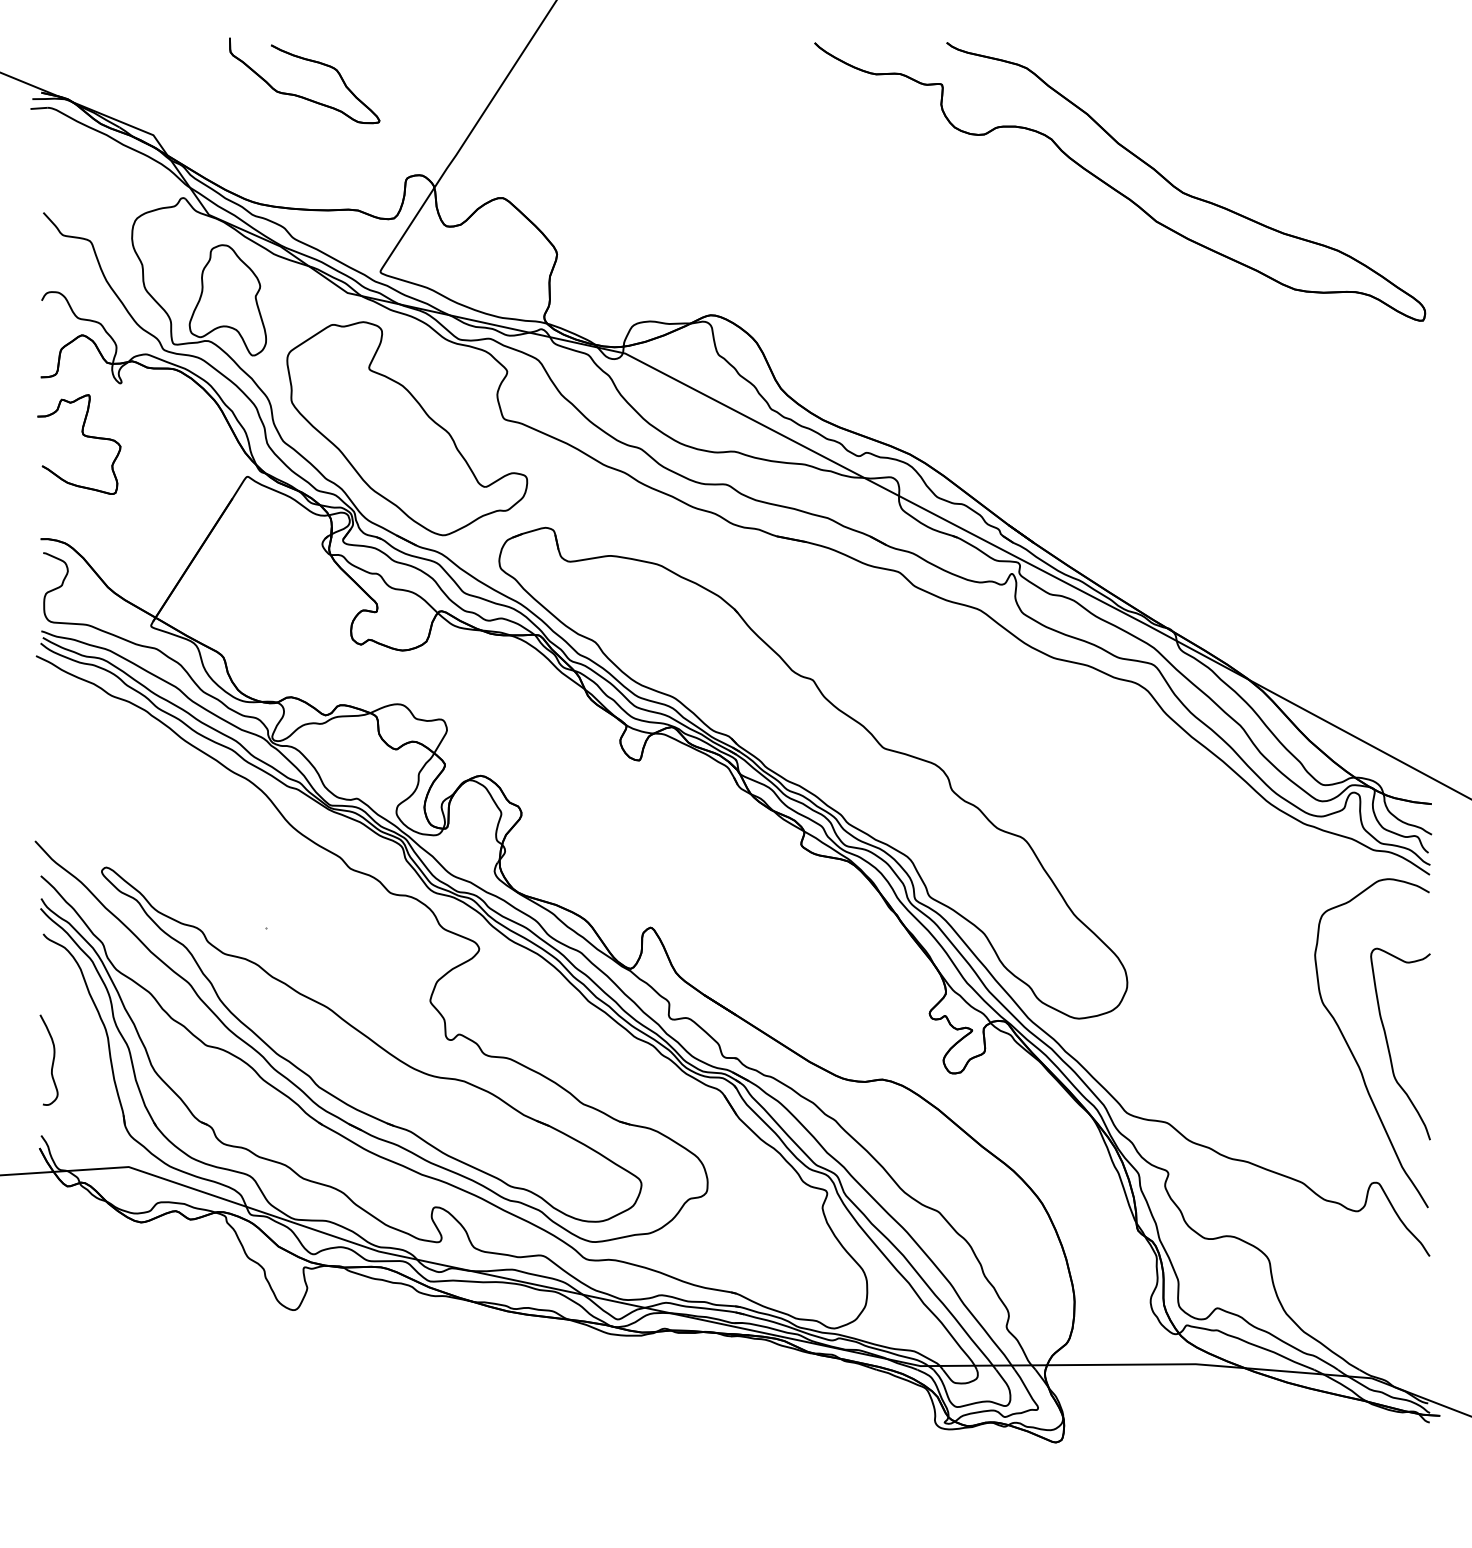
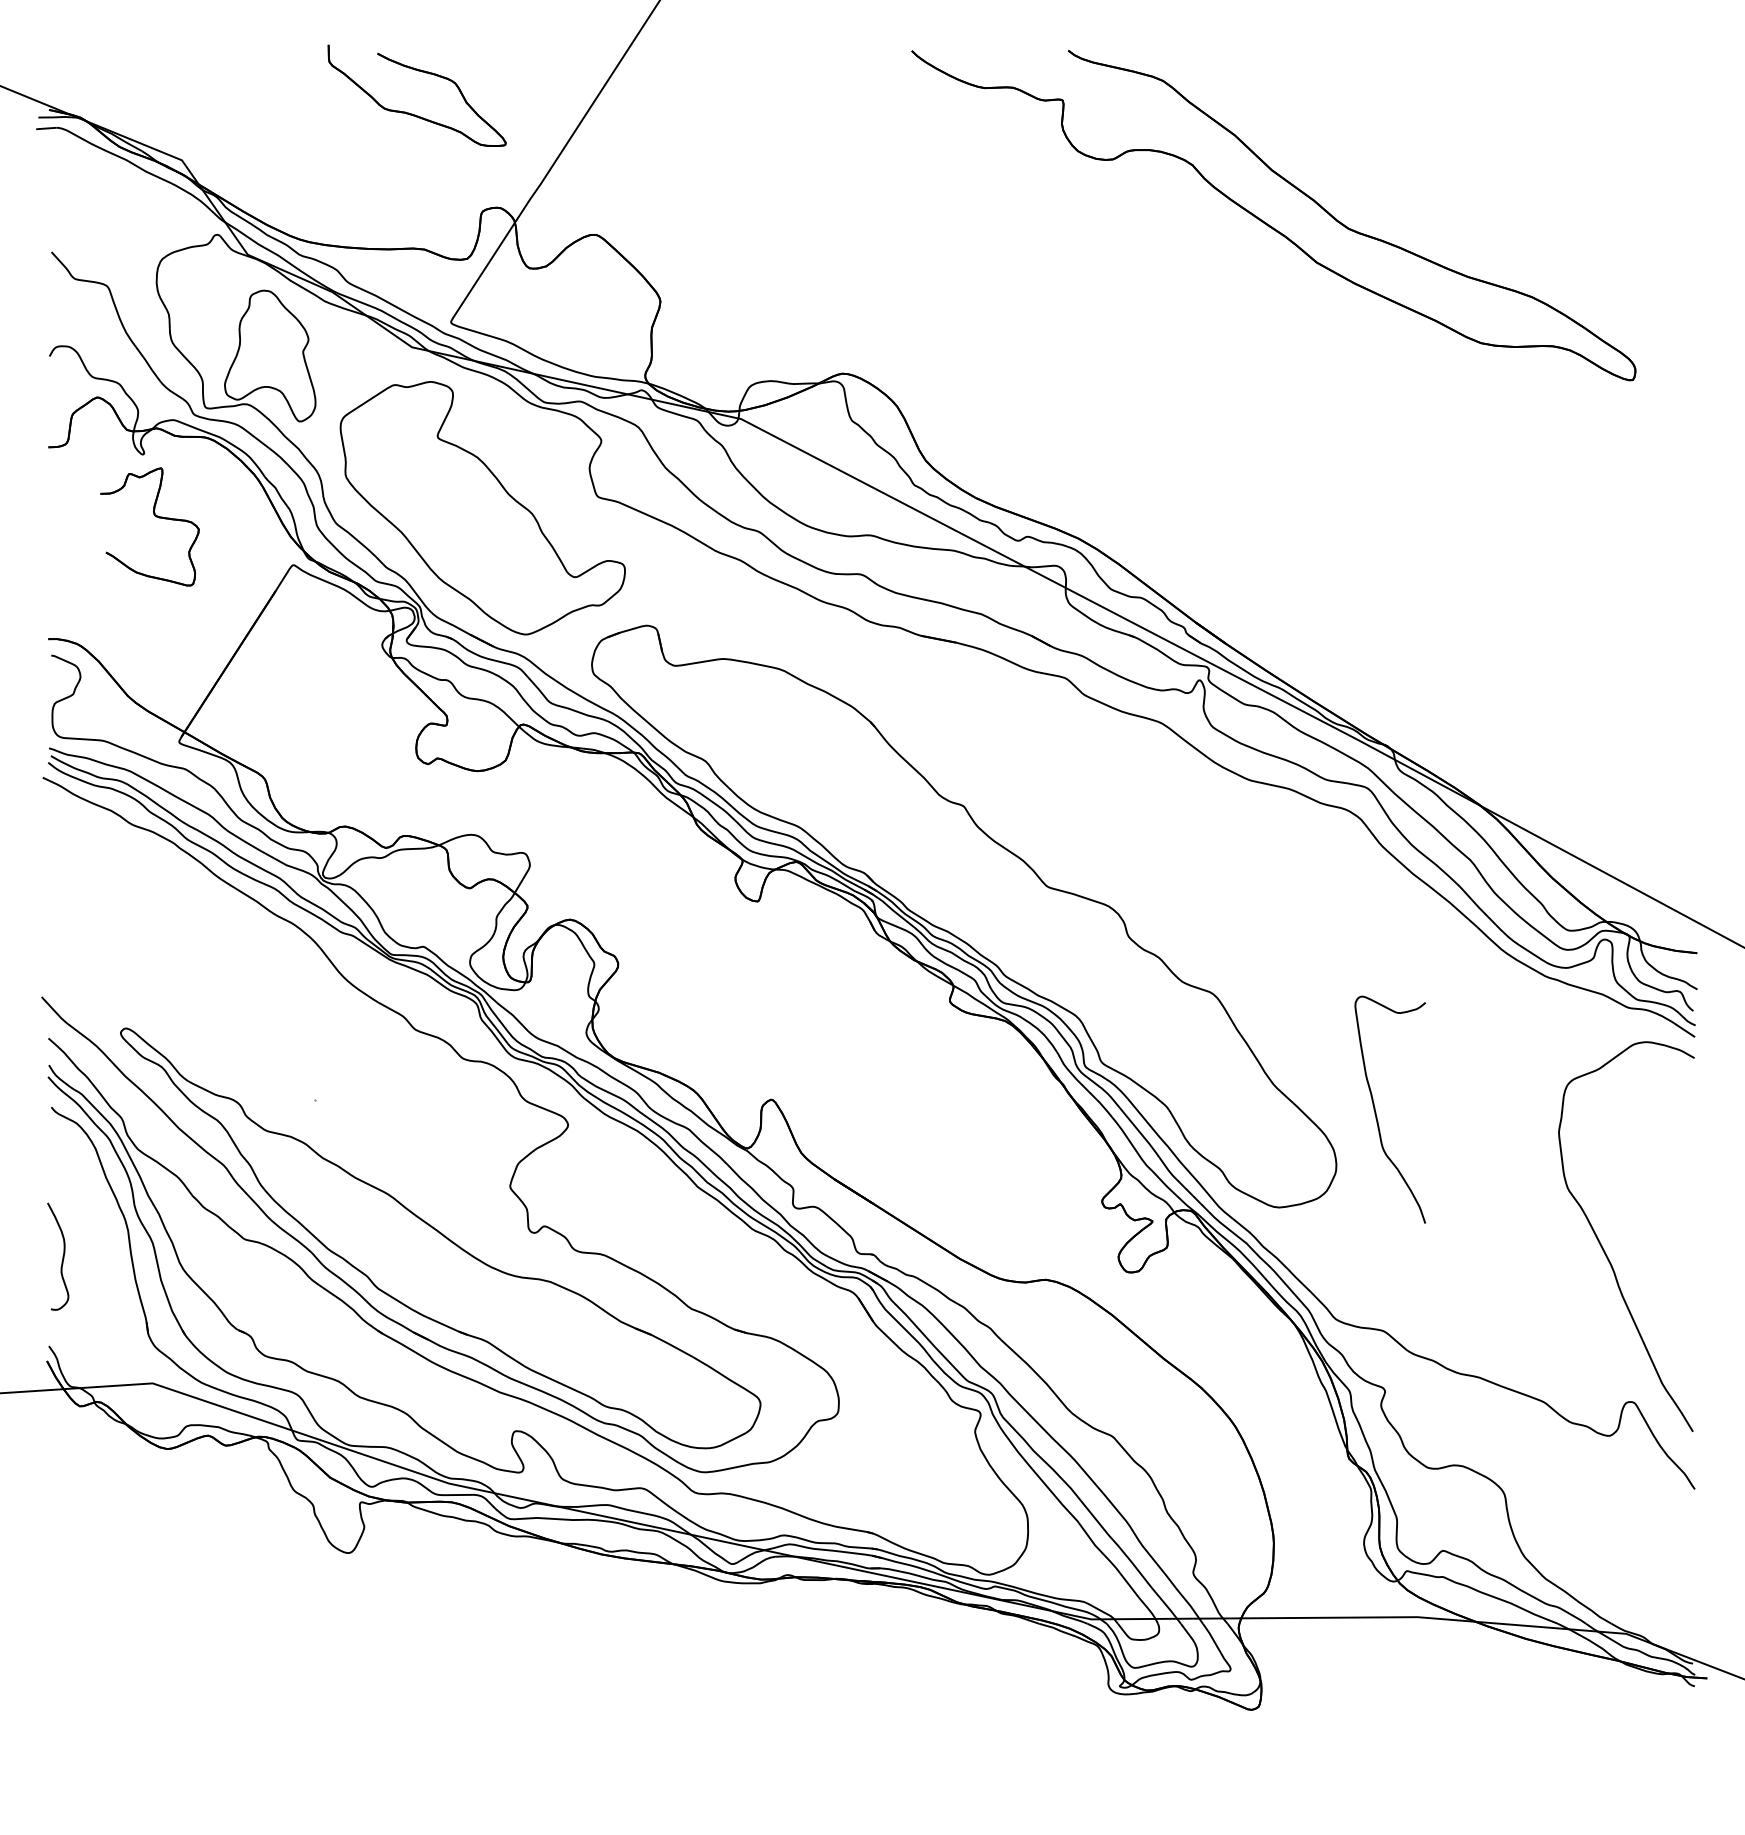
part: (300, 95) -> (412, 113), moved
part: (1116, 189) -> (1269, 224), moved
part: (83, 435) -> (154, 516), moved
curve: (1388, 1046) -> (1376, 1112), moved

